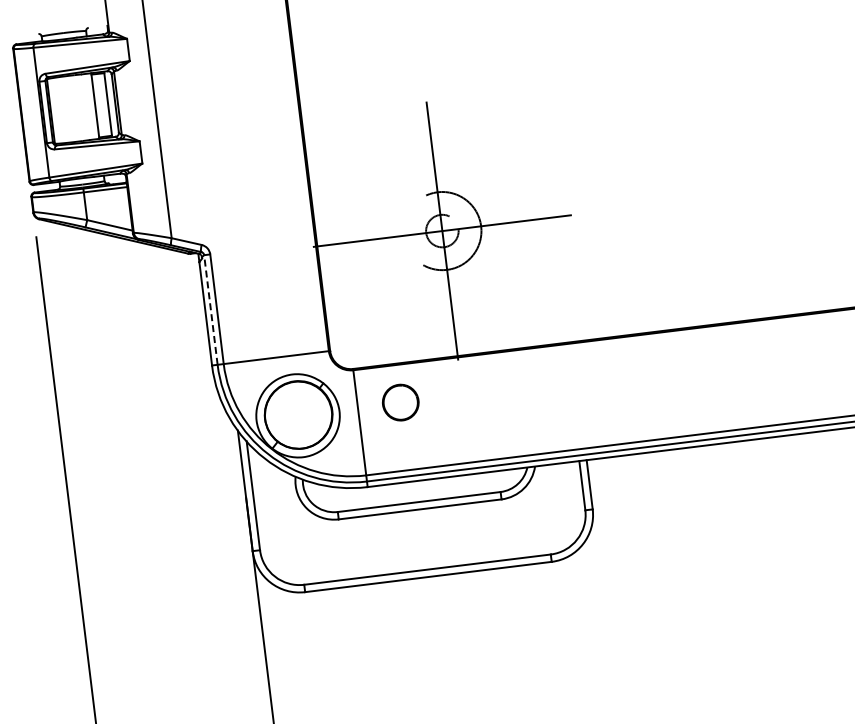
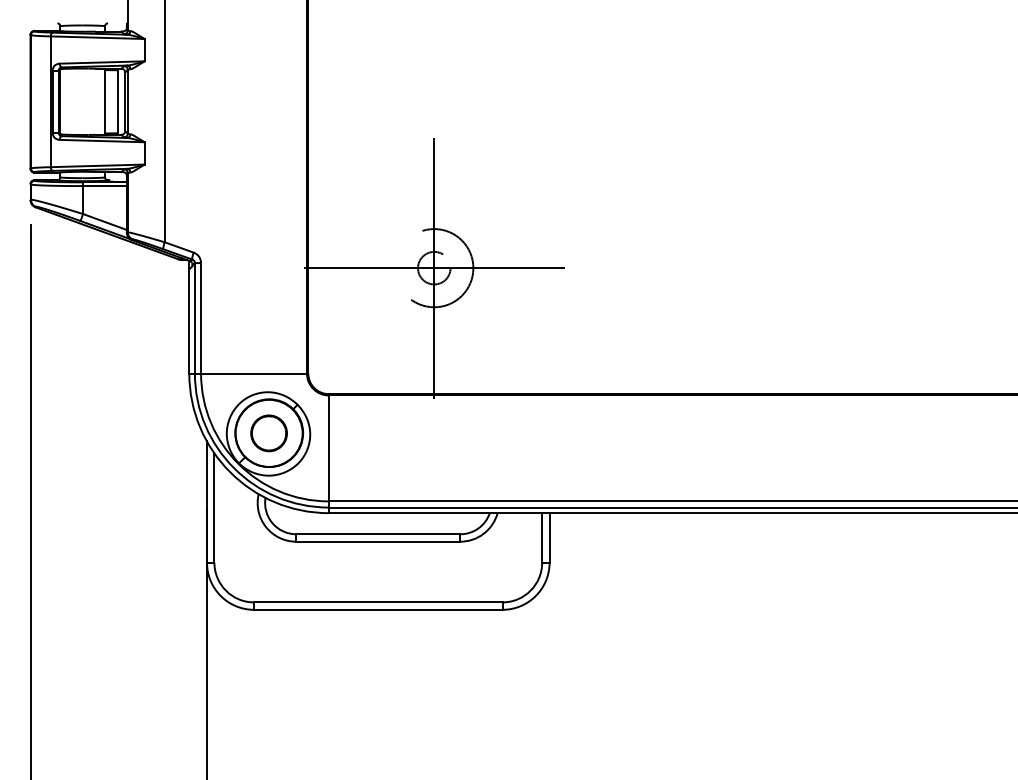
line: (210, 309) -> (194, 317), dashed -> solid
part: (400, 402) -> (268, 433), moved

